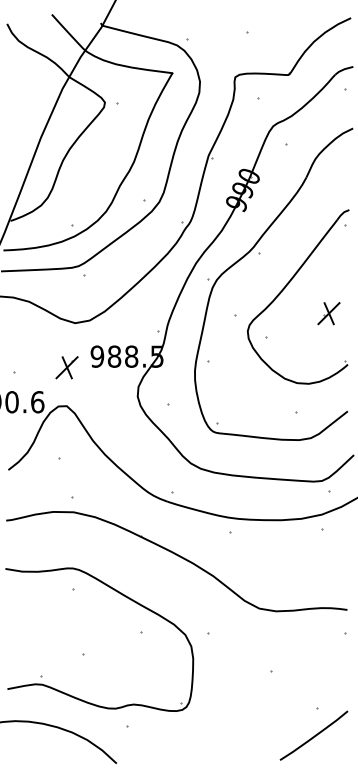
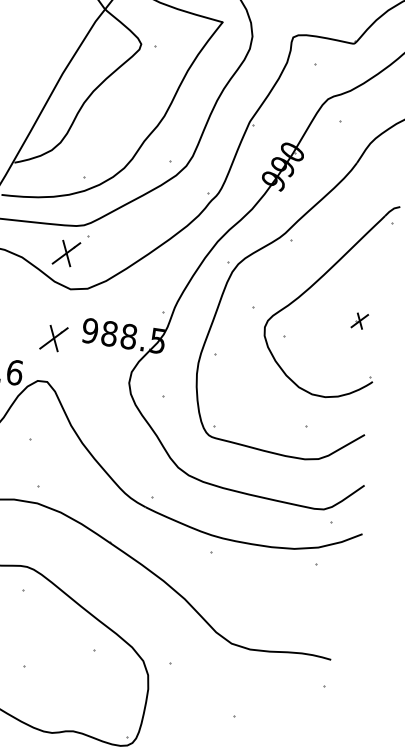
part: (66, 292) -> (65, 253), added
part: (328, 313) -> (359, 320), size x0.6

